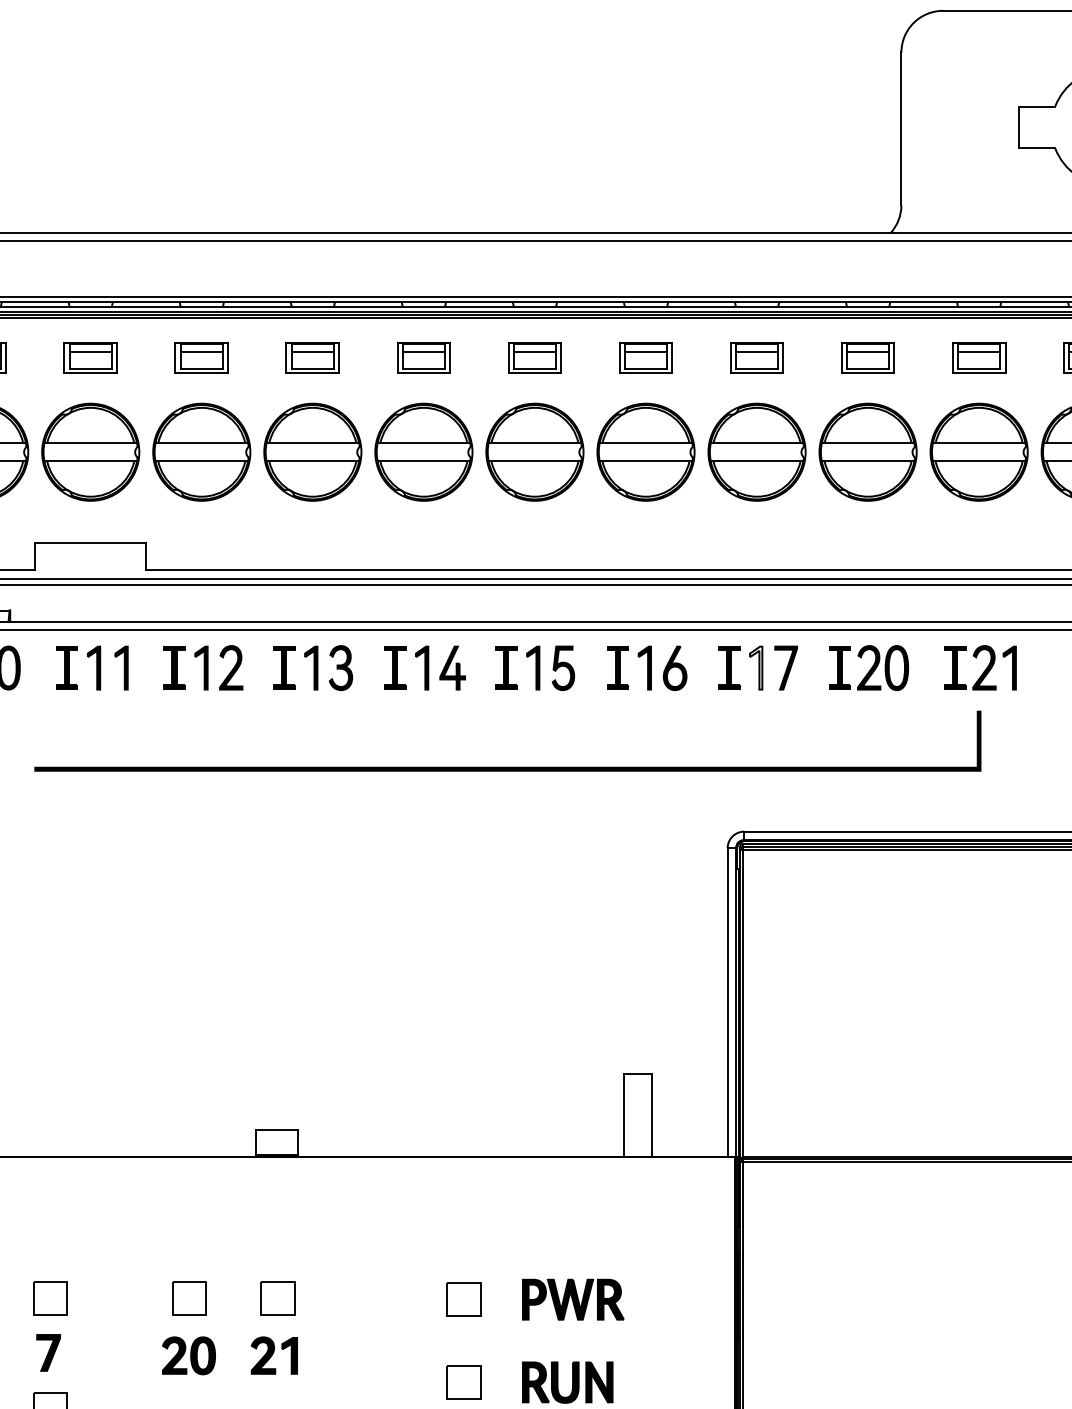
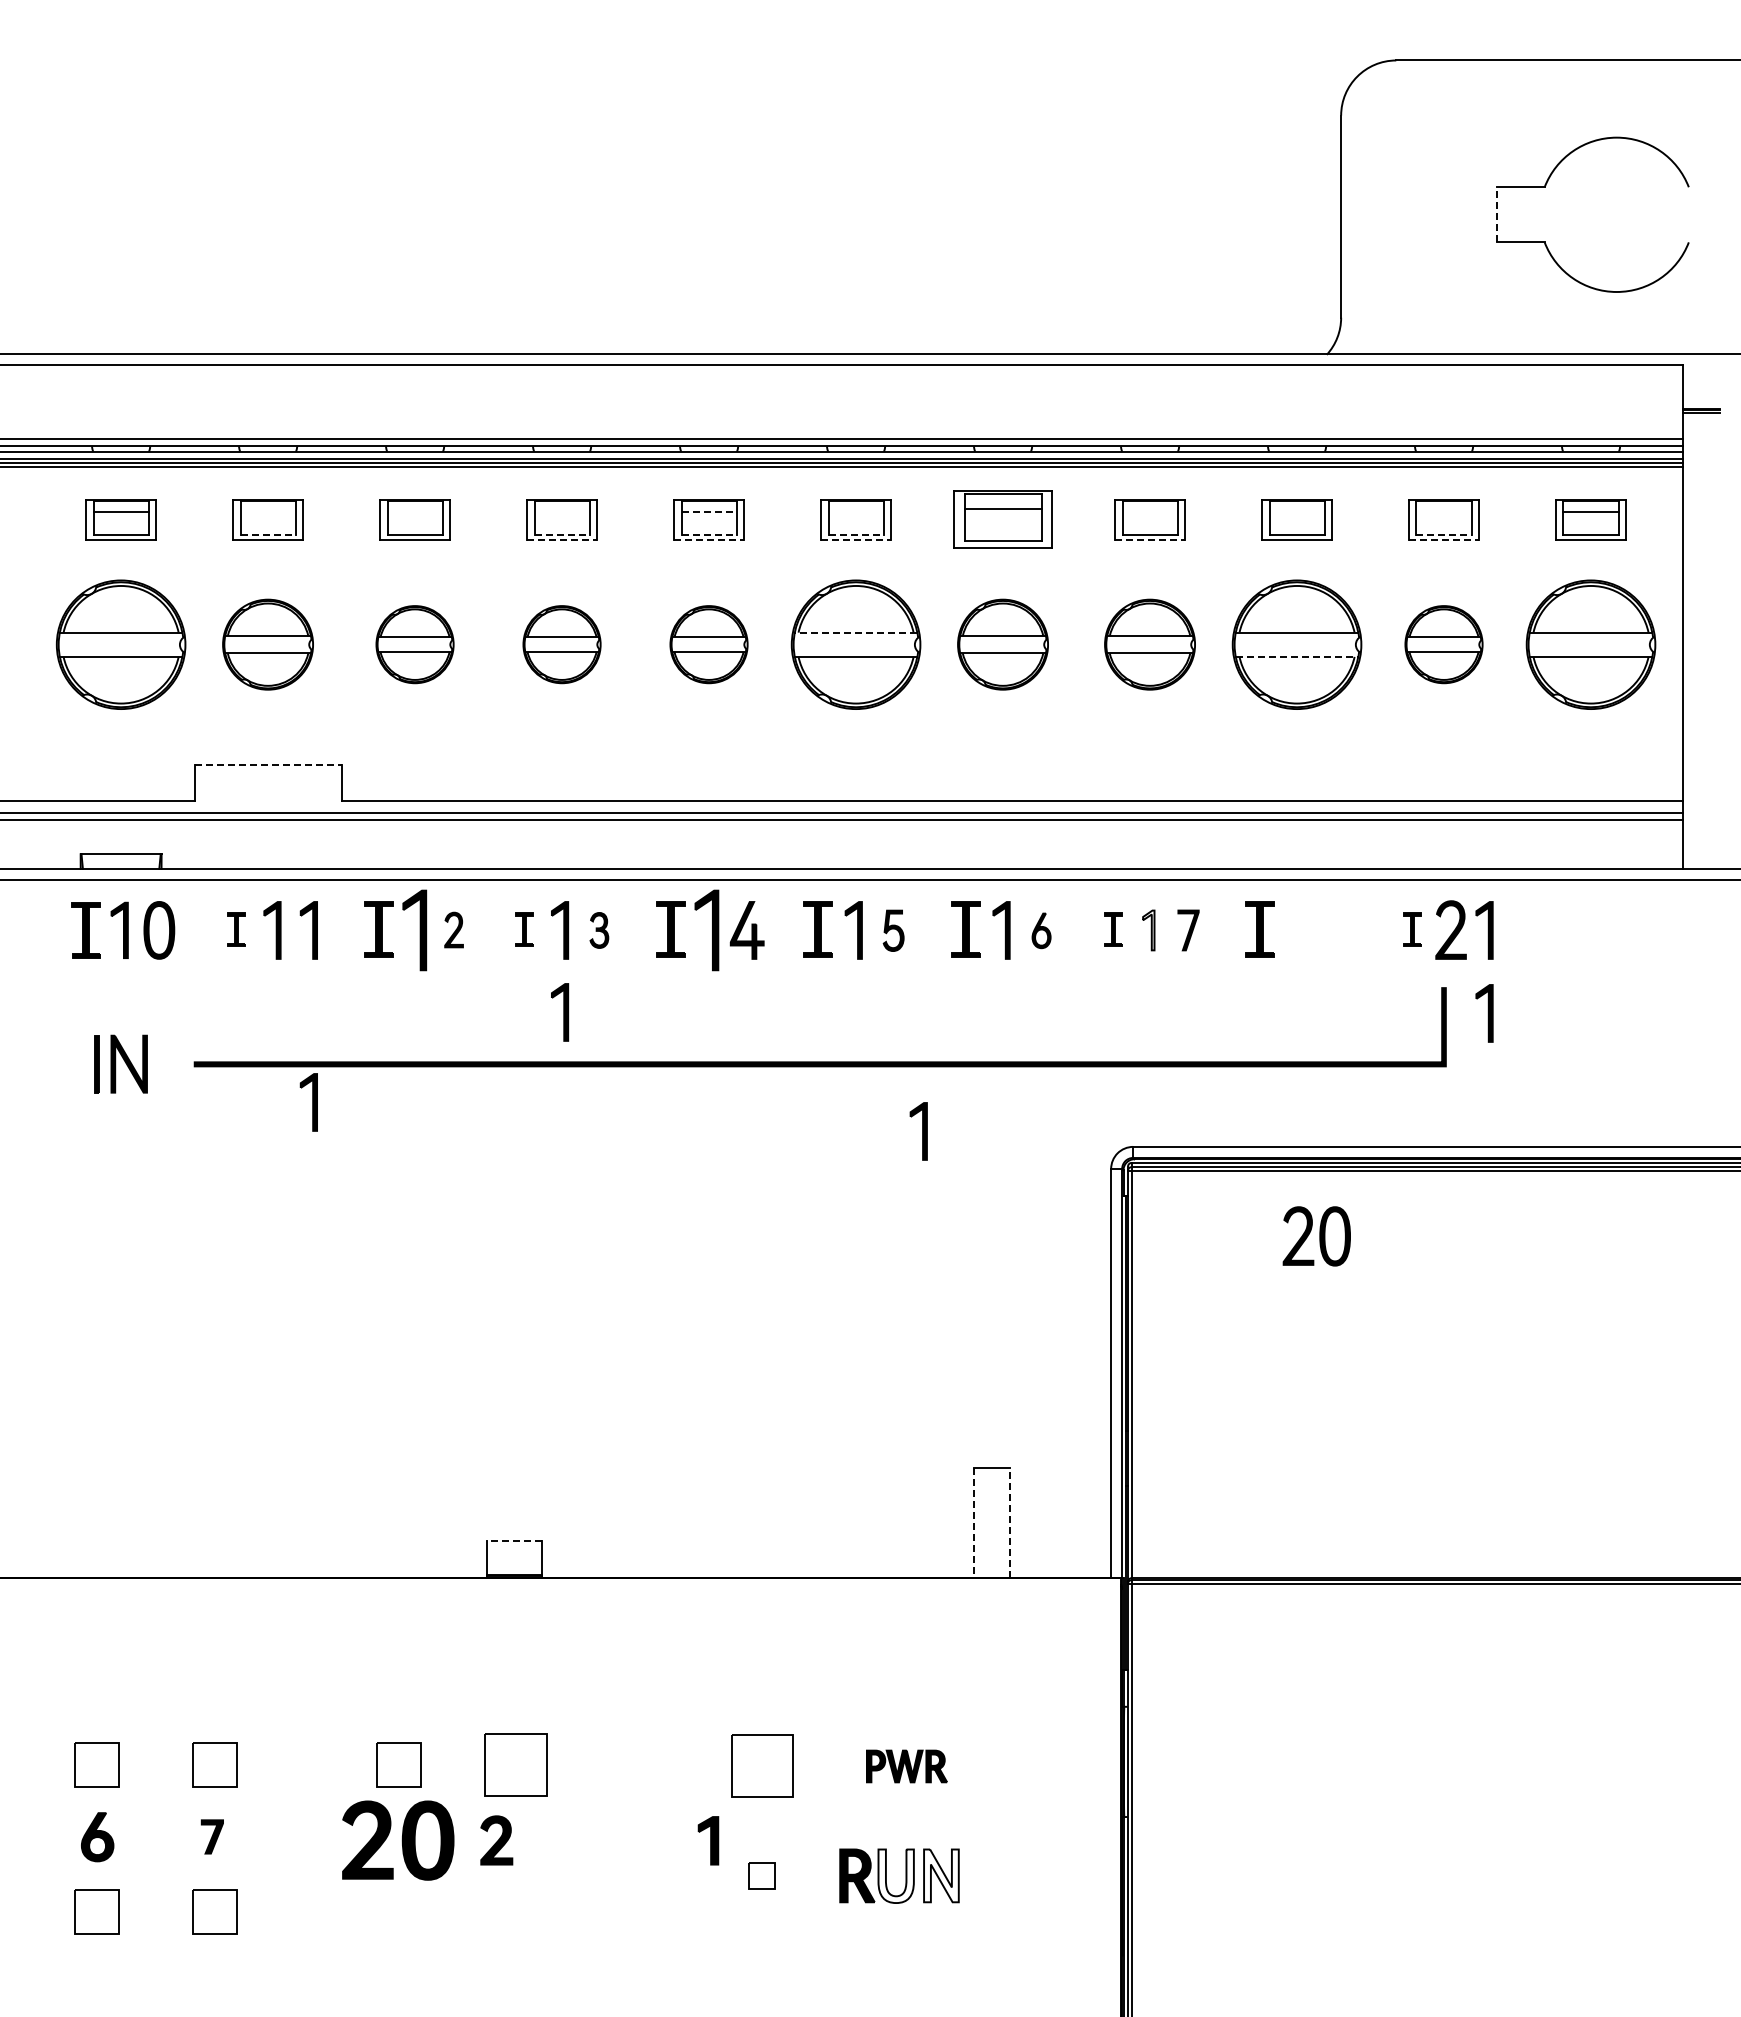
line: (1019, 127) -> (1497, 214), solid -> dashed
line: (90, 352) -> (267, 512), removed
line: (201, 352) -> (414, 512), removed
line: (312, 352) -> (561, 512), removed
line: (424, 352) -> (709, 512), solid -> dashed
line: (534, 352) -> (855, 512), removed
line: (756, 352) -> (1149, 512), removed
line: (867, 352) -> (1296, 512), removed
line: (978, 352) -> (1443, 512), removed
part: (645, 357) -> (1002, 519), size x1.4
line: (91, 368) -> (268, 534), solid -> dashed
line: (313, 368) -> (562, 534), solid -> dashed
line: (424, 368) -> (709, 534), solid -> dashed
line: (535, 368) -> (856, 534), solid -> dashed
line: (979, 368) -> (1444, 534), solid -> dashed
line: (313, 373) -> (562, 540), solid -> dashed
line: (424, 373) -> (709, 540), solid -> dashed
line: (535, 373) -> (856, 540), solid -> dashed
line: (757, 373) -> (1150, 540), solid -> dashed
line: (979, 373) -> (1444, 540), solid -> dashed
line: (534, 443) -> (855, 632), solid -> dashed
part: (90, 452) -> (267, 644), size x0.7
part: (201, 452) -> (414, 644), size x0.6
part: (312, 452) -> (561, 644), size x0.6
part: (423, 452) -> (708, 644), size x0.6
part: (645, 452) -> (1002, 644), size x0.7
part: (756, 452) -> (1149, 644), size x0.7
part: (978, 452) -> (1443, 644), size x0.6
line: (868, 461) -> (1297, 656), solid -> dashed
line: (91, 543) -> (268, 765), solid -> dashed
part: (66, 667) -> (236, 929), size x0.6
part: (230, 667) -> (453, 929), size x0.6
part: (284, 667) -> (524, 929), size x0.6
part: (729, 667) -> (1113, 929), size x0.6
part: (955, 667) -> (1412, 929), size x0.6
part: (201, 668) -> (414, 930), size x1.4
part: (341, 668) -> (599, 930), size x0.6
part: (421, 668) -> (706, 930), size x1.4
part: (563, 668) -> (893, 930), size x0.7
part: (675, 668) -> (1041, 930), size x0.6
part: (755, 668) -> (1148, 930), size x0.7
part: (786, 668) -> (1188, 930), size x0.7
part: (882, 668) -> (1316, 1236), moved
part: (311, 730) -> (560, 1012), added
part: (1009, 730) -> (1484, 1013), added
part: (121, 798) -> (308, 1102), added
part: (582, 820) -> (918, 1131), added
line: (651, 1115) -> (1010, 1522), solid -> dashed
line: (623, 1116) -> (973, 1523), solid -> dashed
line: (276, 1129) -> (514, 1541), solid -> dashed
part: (277, 1298) -> (515, 1764), size x1.4
part: (463, 1298) -> (761, 1765), size x1.4
part: (573, 1299) -> (906, 1766), size x0.6
part: (48, 1352) -> (212, 1836), size x0.7
part: (188, 1355) -> (397, 1840), size x1.6
part: (289, 1355) -> (708, 1840), moved
part: (463, 1382) -> (761, 1875), size x0.6
fill: (564, 1382) -> (895, 1876), removed
fill: (599, 1382) -> (941, 1875), removed

